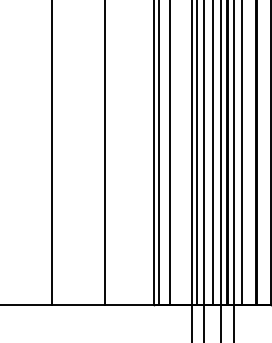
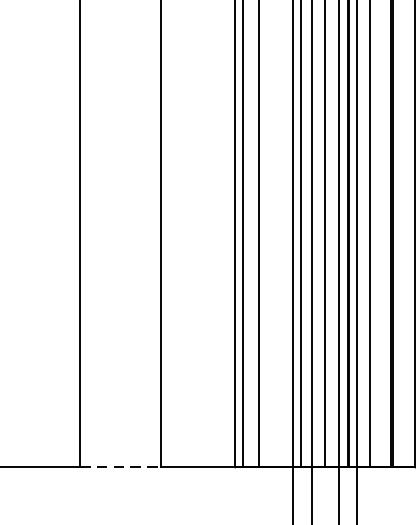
line: (78, 305) -> (120, 467), solid -> dashed

